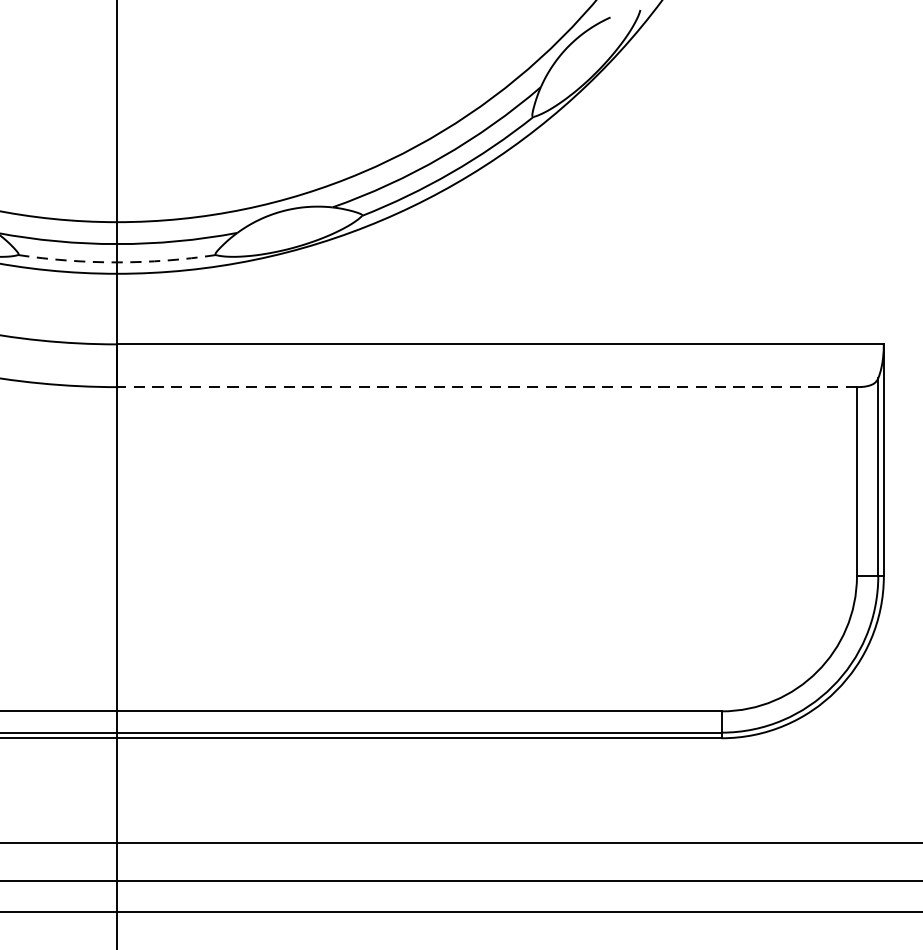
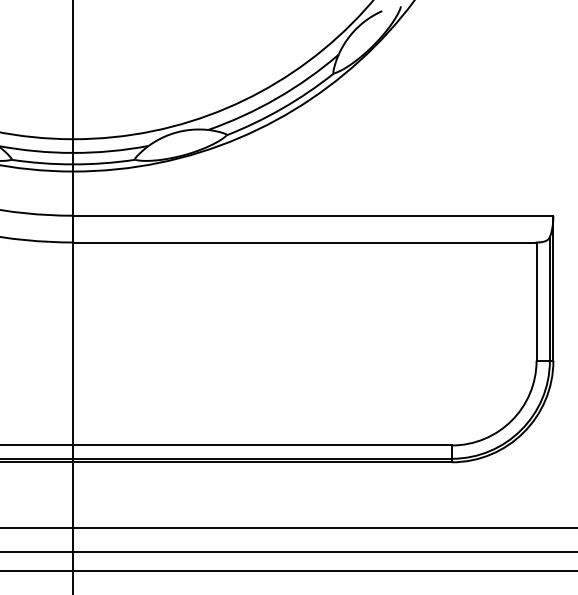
arc: (117, 262) -> (73, 164), dashed -> solid
line: (486, 387) -> (304, 242), dashed -> solid

